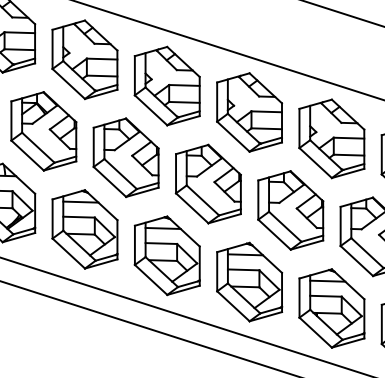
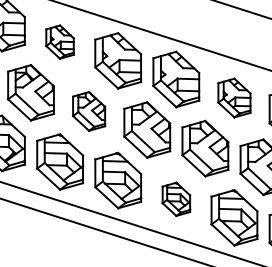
part: (84, 58) -> (59, 41), size x0.6
part: (332, 138) -> (234, 97), size x0.7
part: (125, 157) -> (88, 111), size x0.7
part: (249, 282) -> (176, 199), size x0.6

